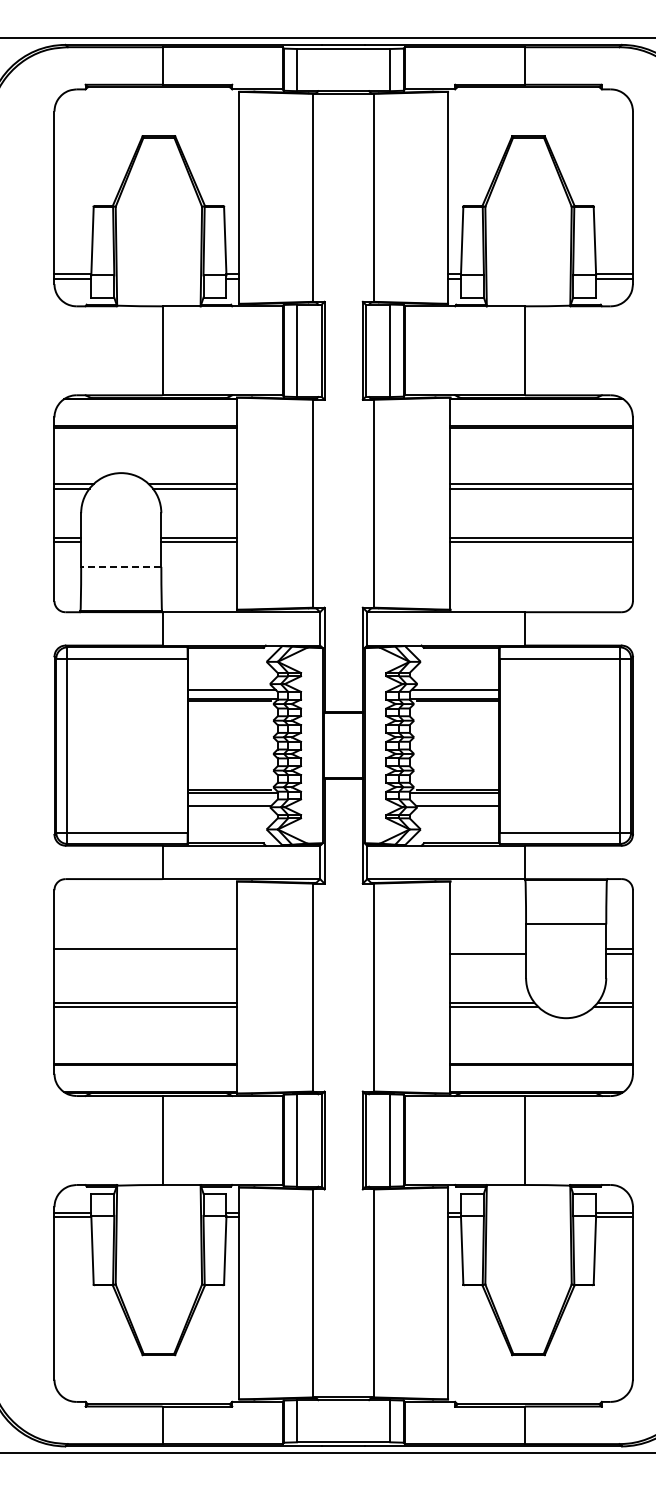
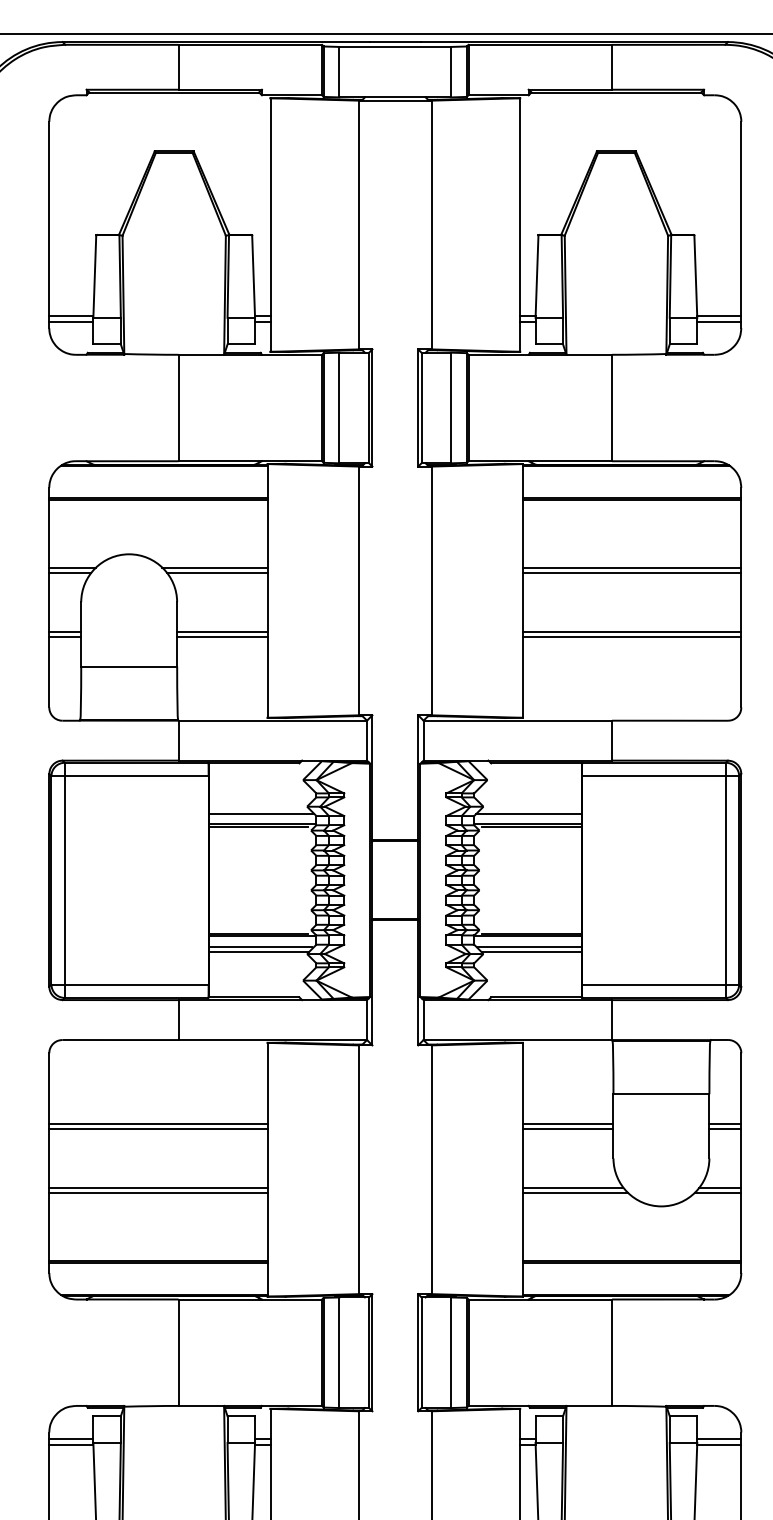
line: (120, 566) -> (128, 666), dashed -> solid
line: (231, 801) -> (261, 947), added
line: (456, 801) -> (530, 947), added
line: (488, 949) -> (568, 1124), added
line: (145, 953) -> (158, 1128), added

